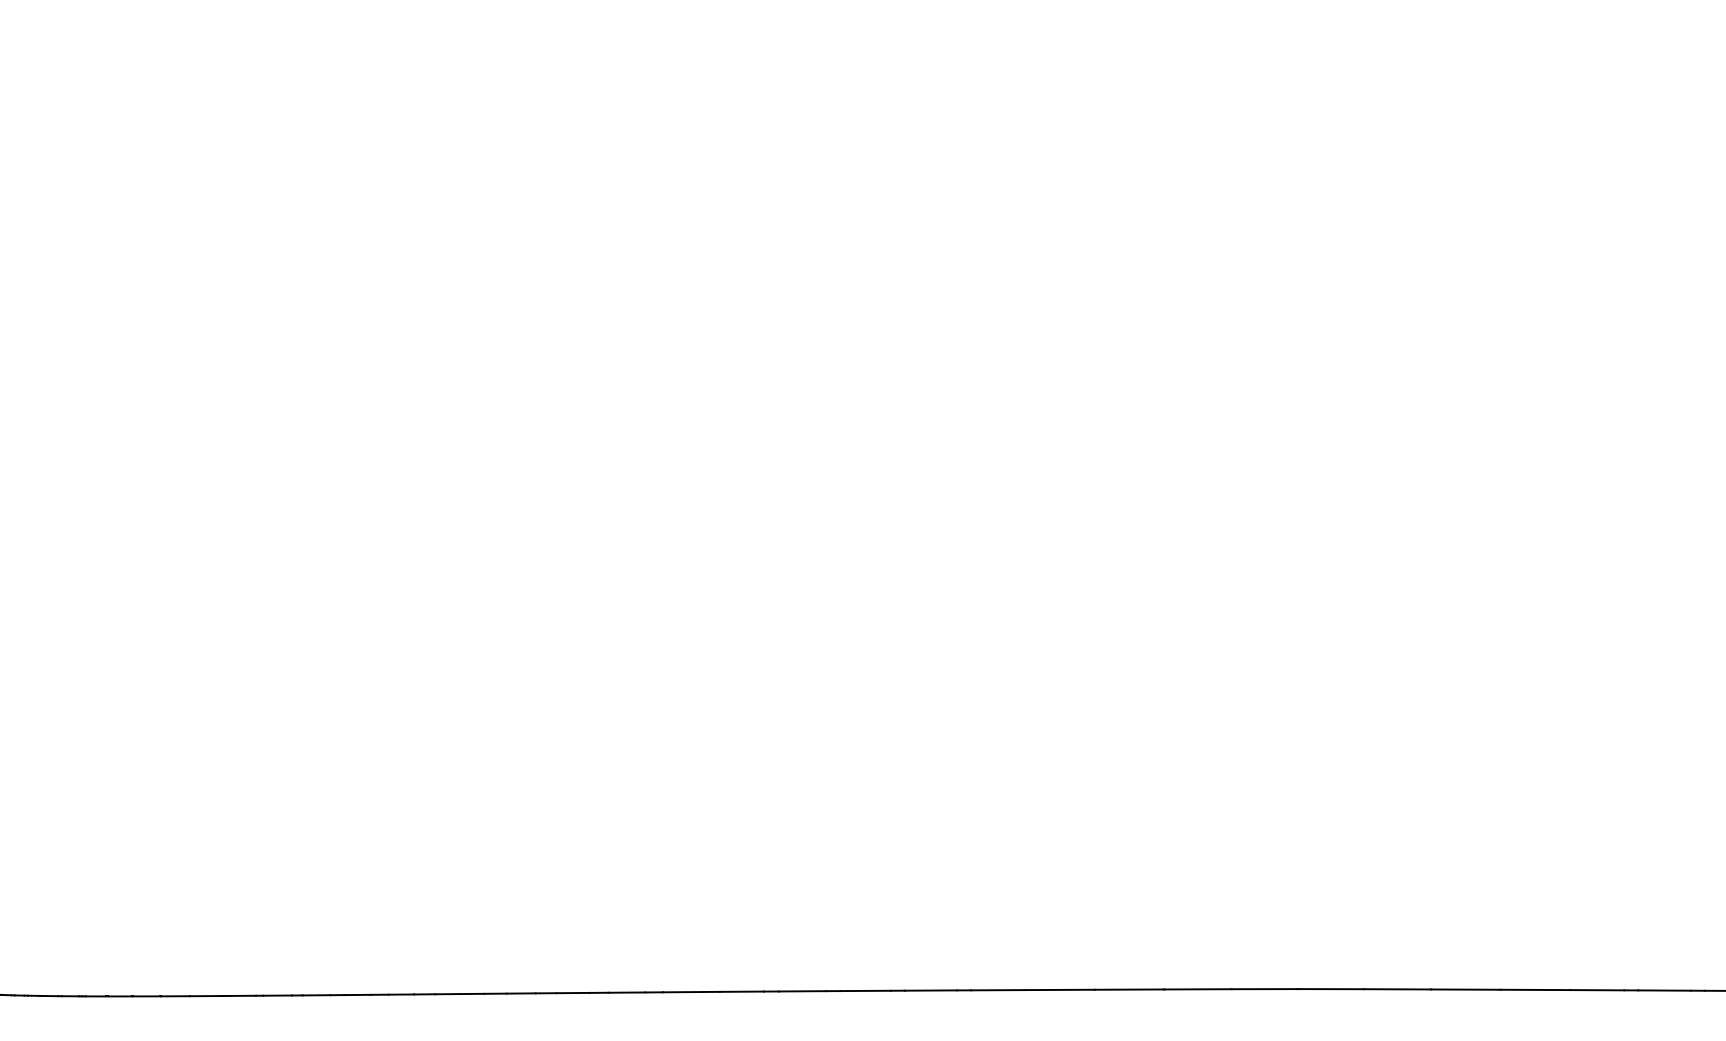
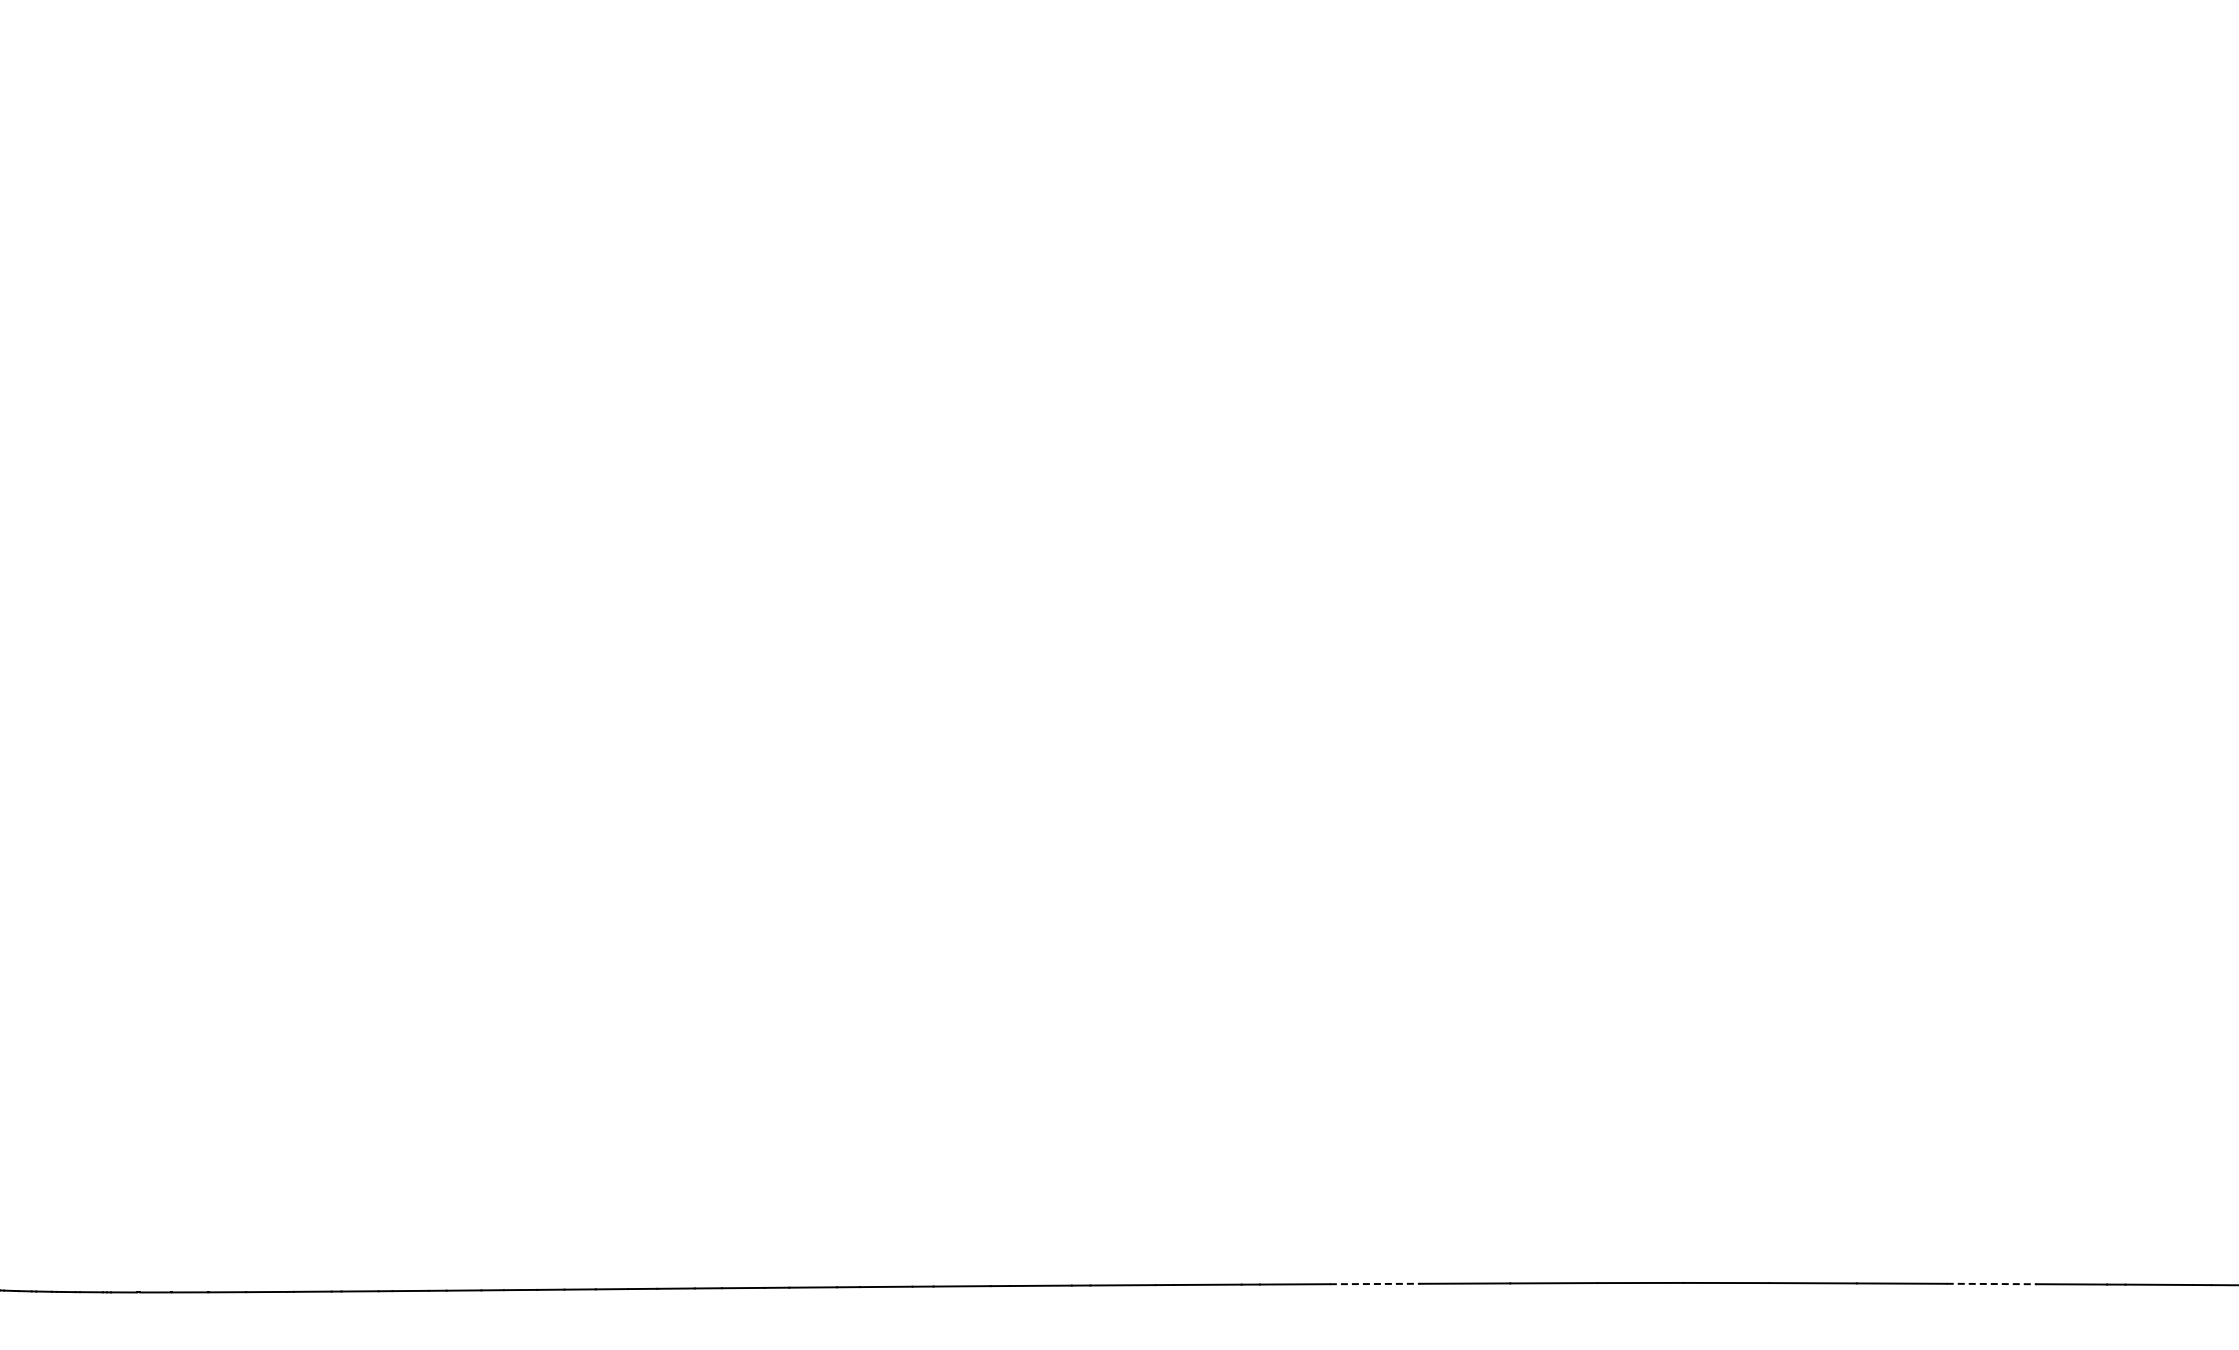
line: (1060, 990) -> (1375, 1284), solid -> dashed
line: (1535, 990) -> (1992, 1284), solid -> dashed

